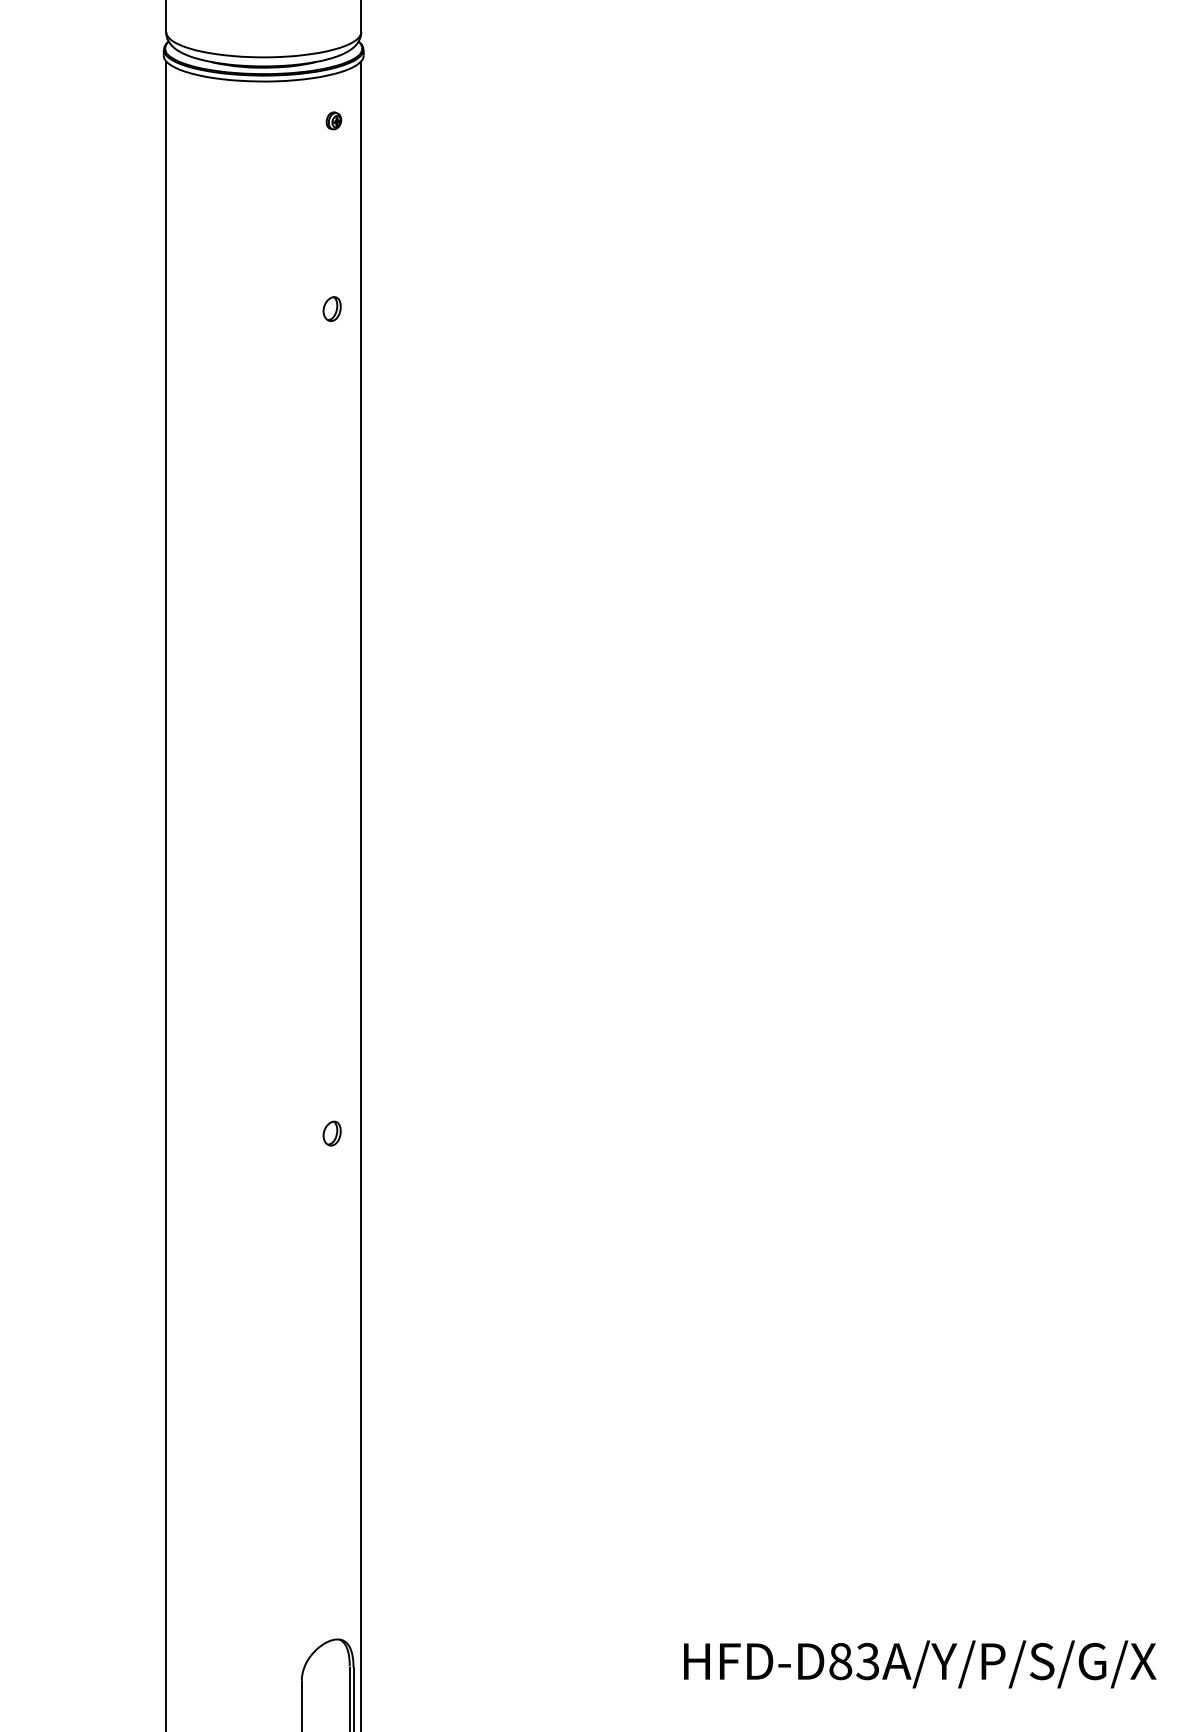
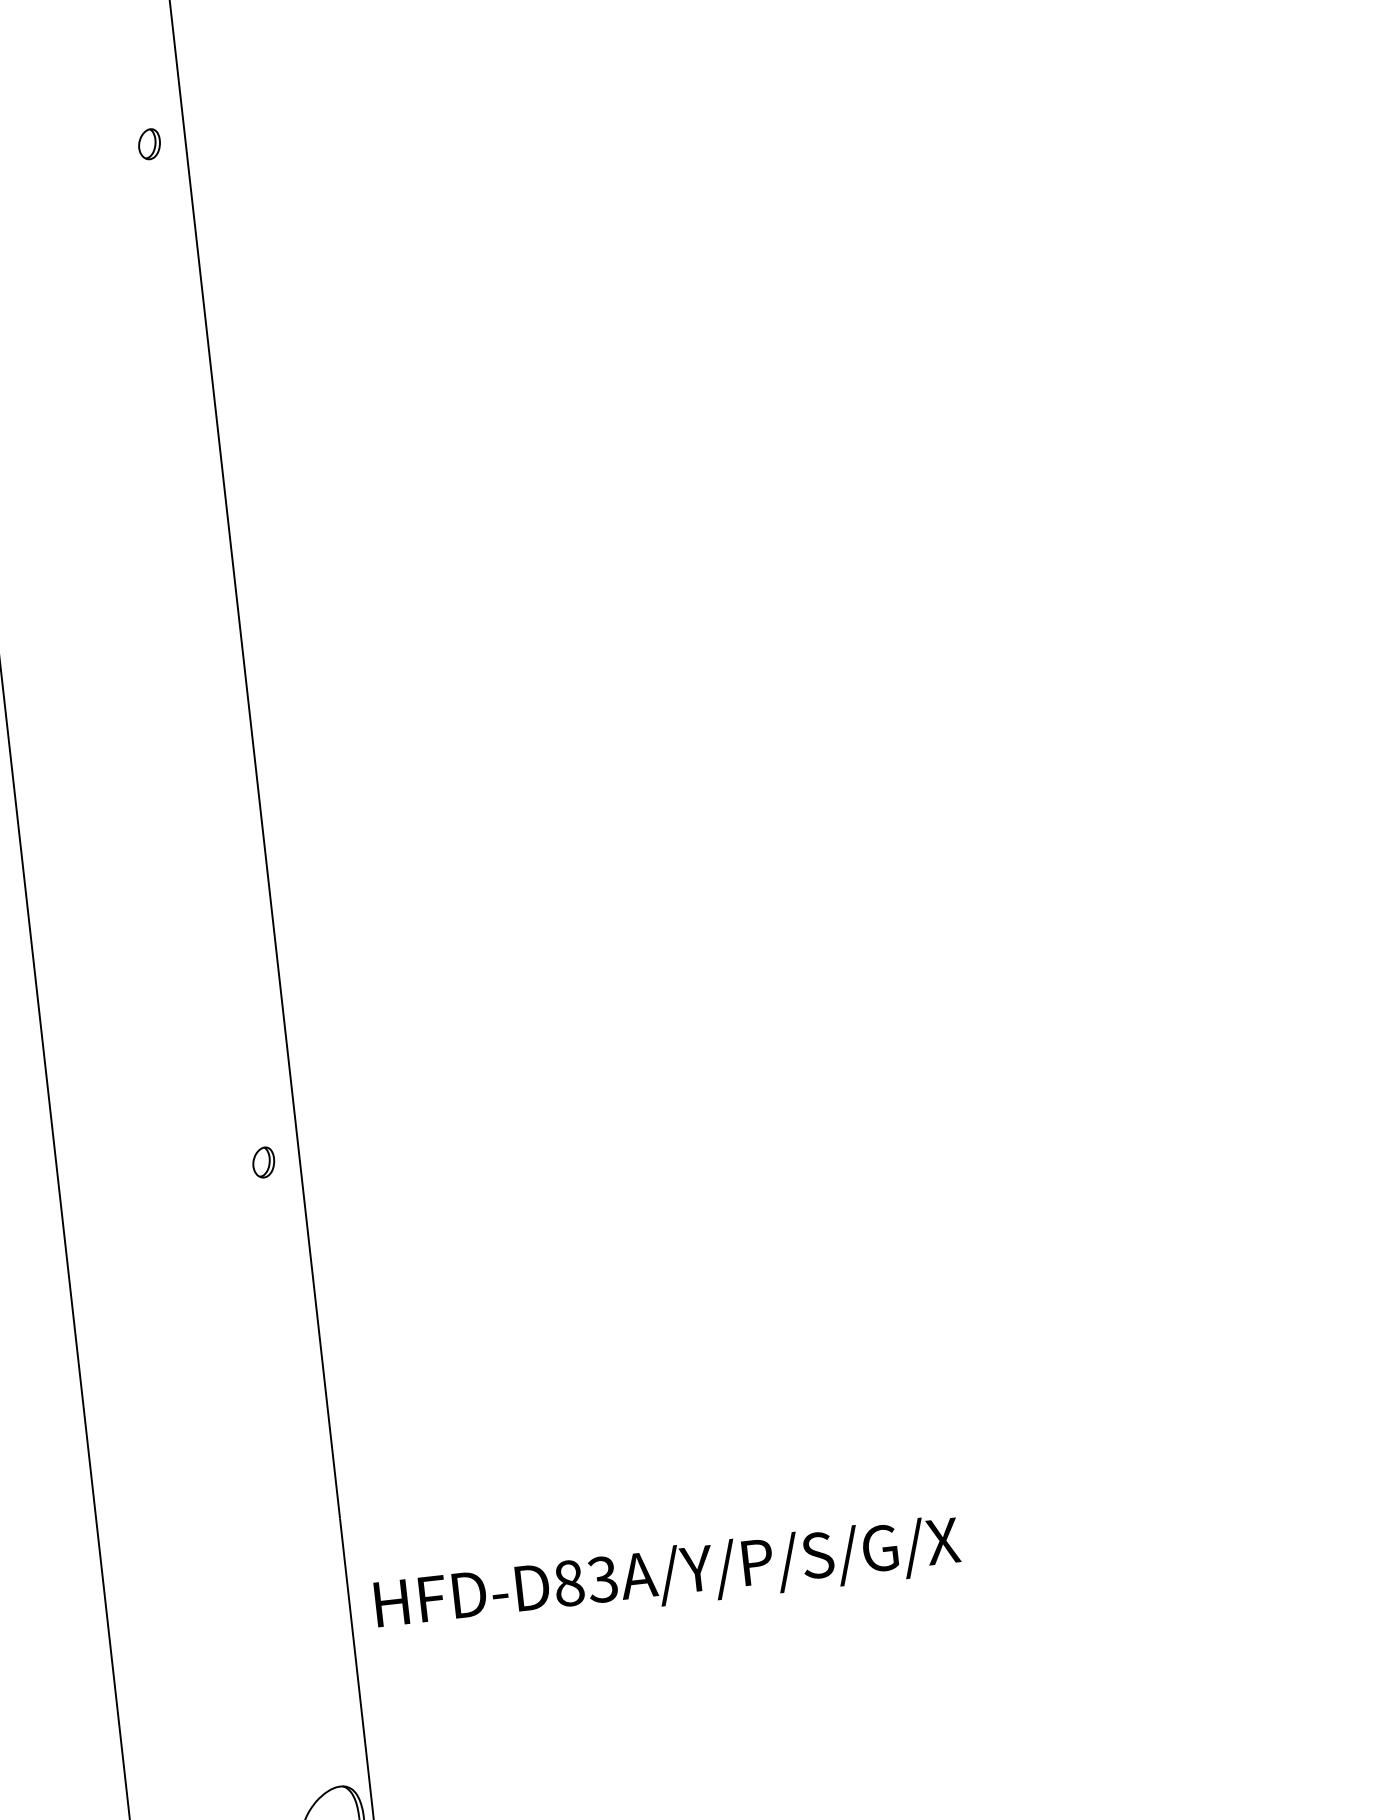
text: (920, 1664) -> (668, 1575), moved

